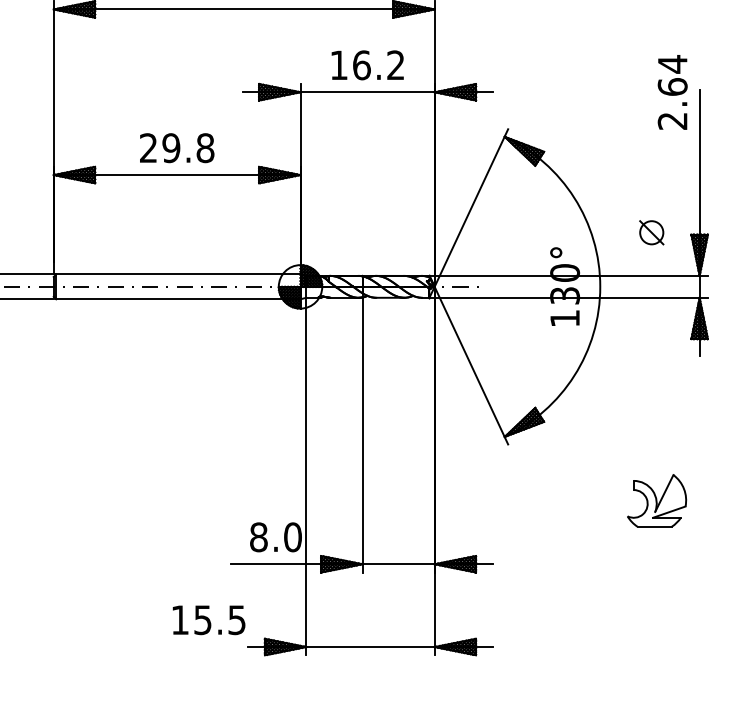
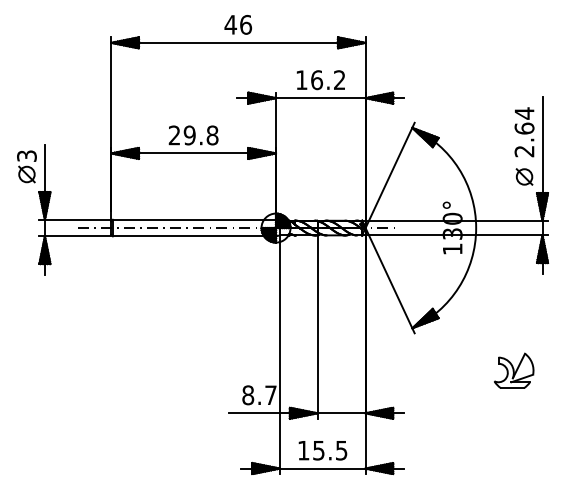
text: (672, 92) -> (524, 132), moved
part: (651, 232) -> (524, 176), moved
text: (292, 537) -> (270, 395), 8.0 -> 8.7
text: (208, 619) -> (322, 450), moved

